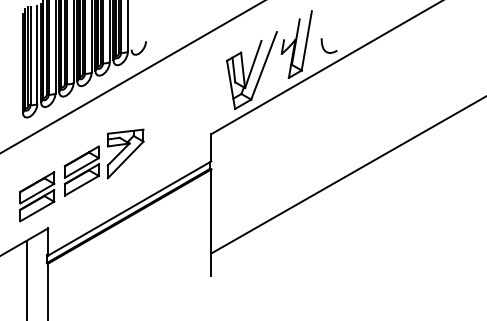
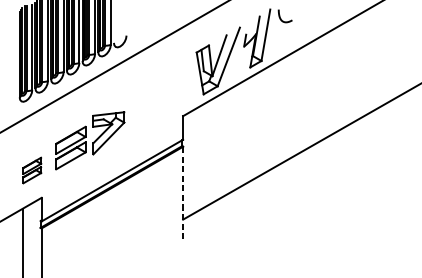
curve: (323, 45) -> (280, 15), moved
part: (37, 196) -> (32, 170), size x0.6
line: (211, 222) -> (183, 192), solid -> dashed

